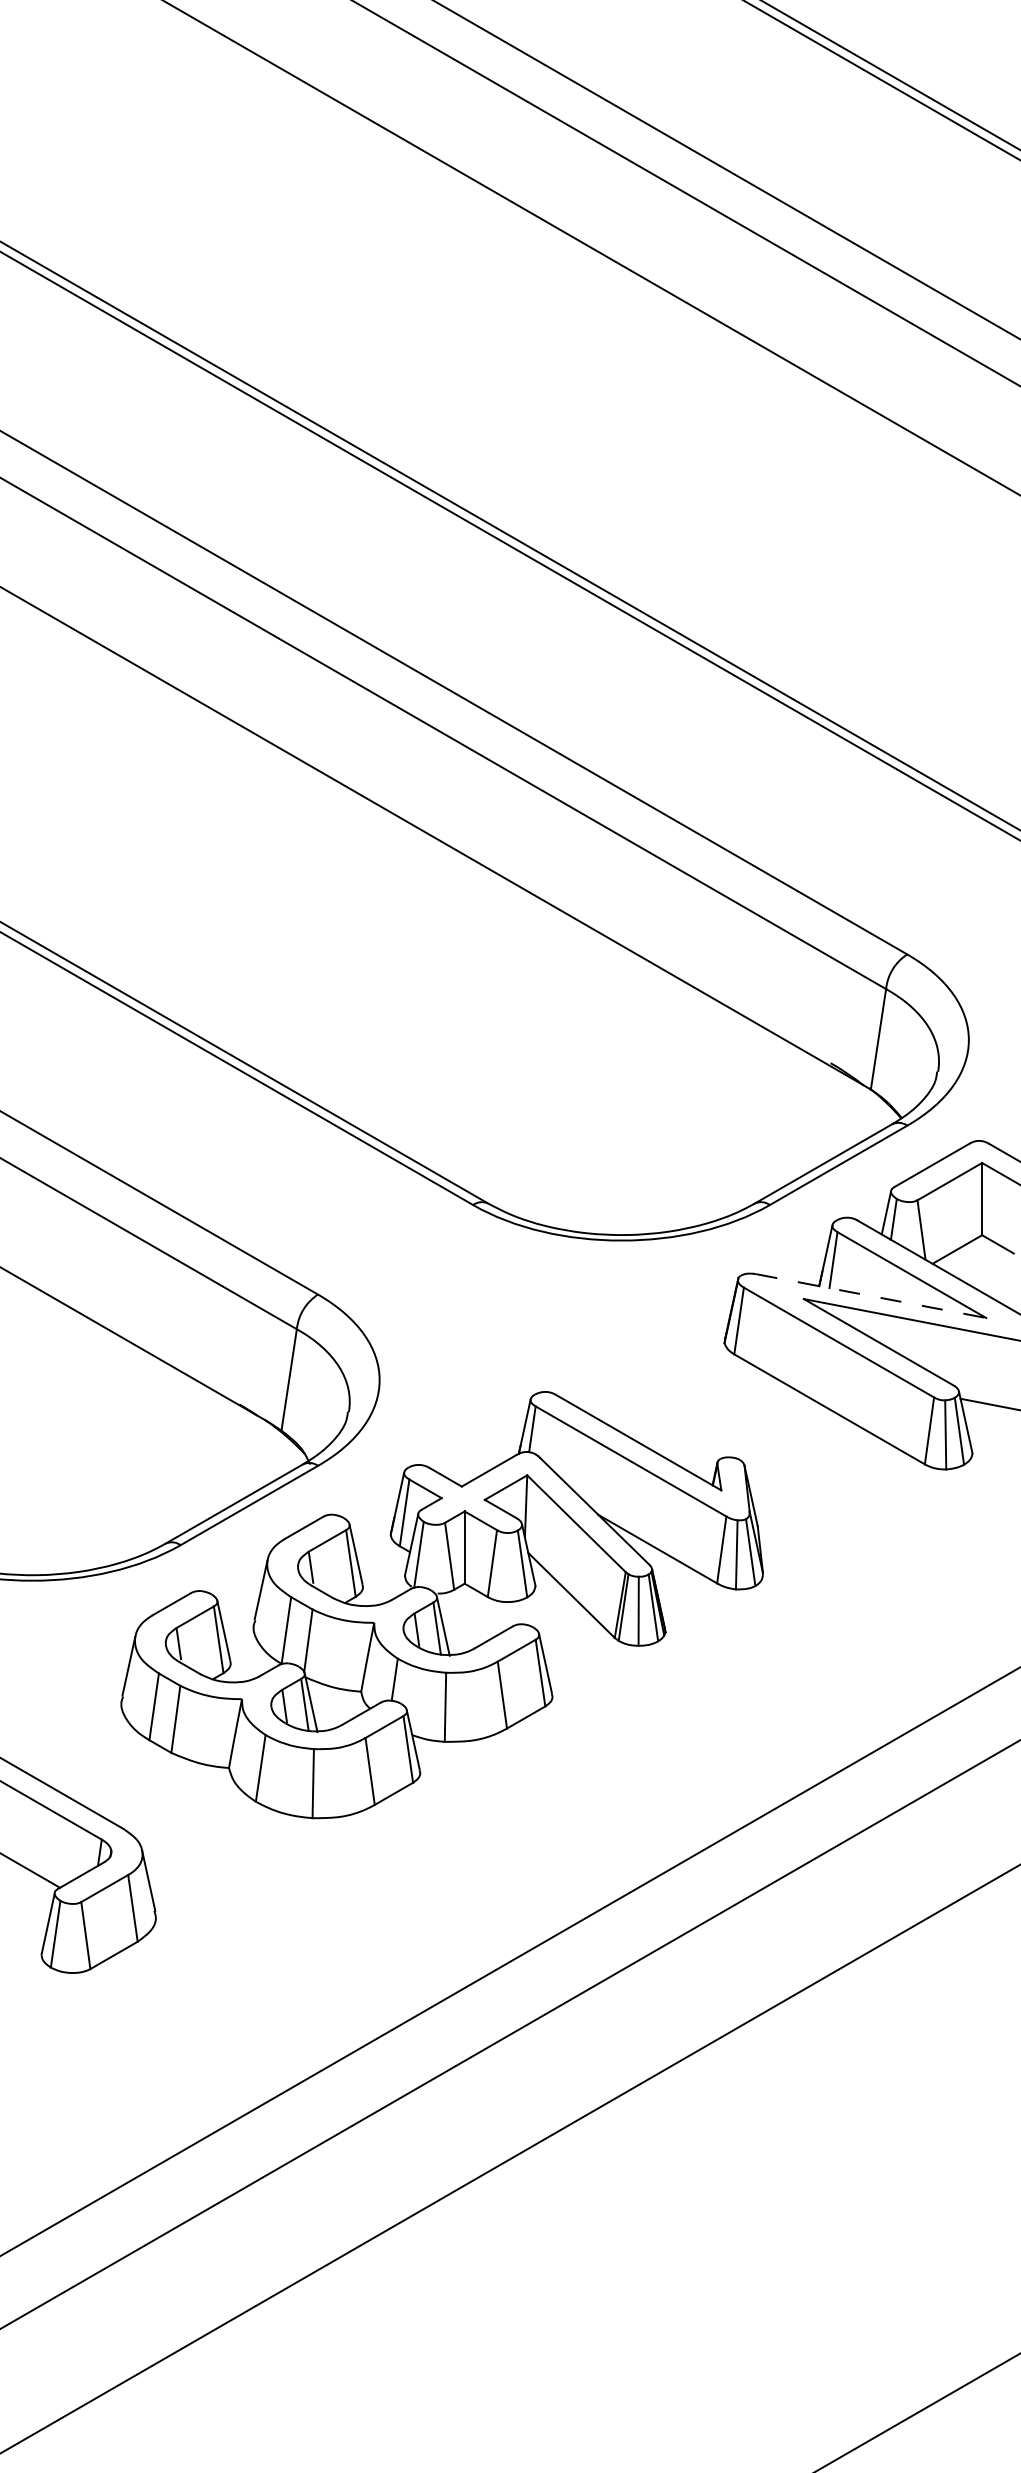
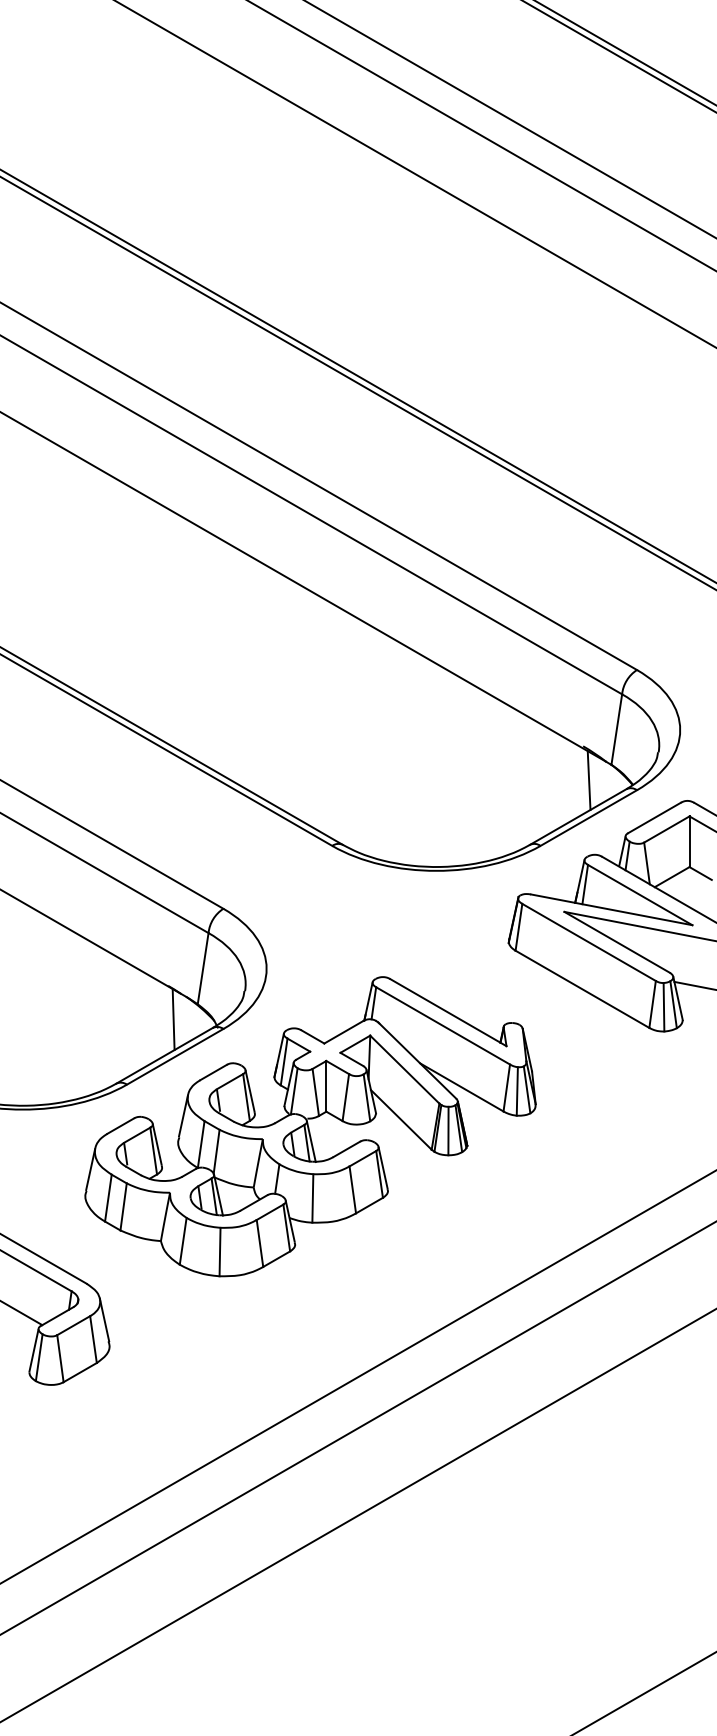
line: (839, 1111) -> (589, 780), added
line: (871, 1296) -> (611, 910), dashed -> solid
line: (246, 1451) -> (173, 1018), added

